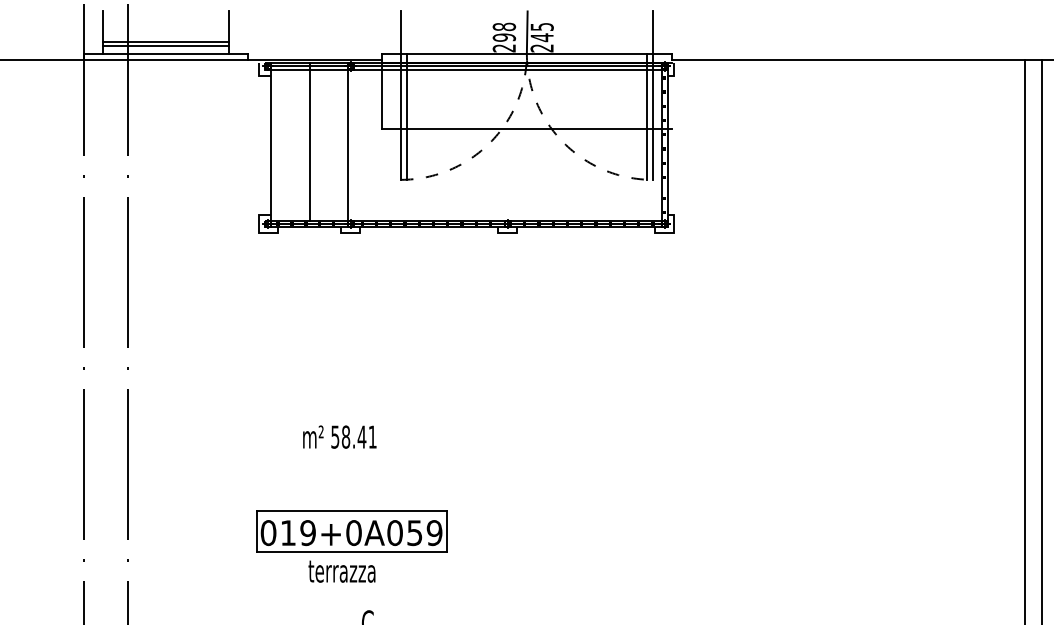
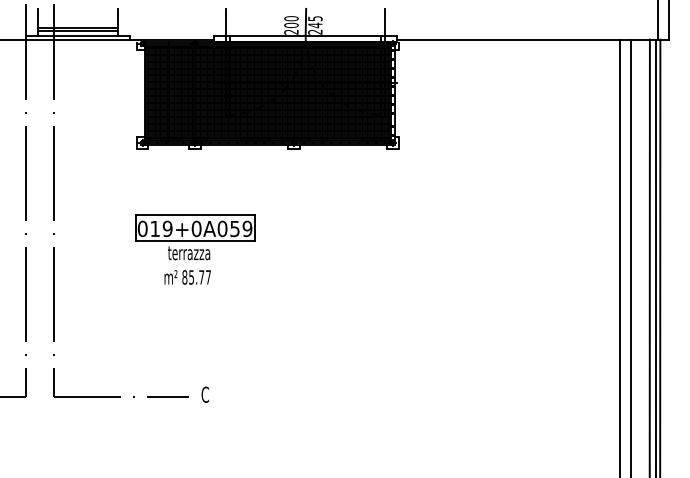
text: (504, 32) -> (291, 22), 298 -> 200
hatch: (466, 143) -> (267, 92), added
text: (353, 437) -> (196, 277), 58.41 -> 85.77
part: (352, 546) -> (195, 237), moved

